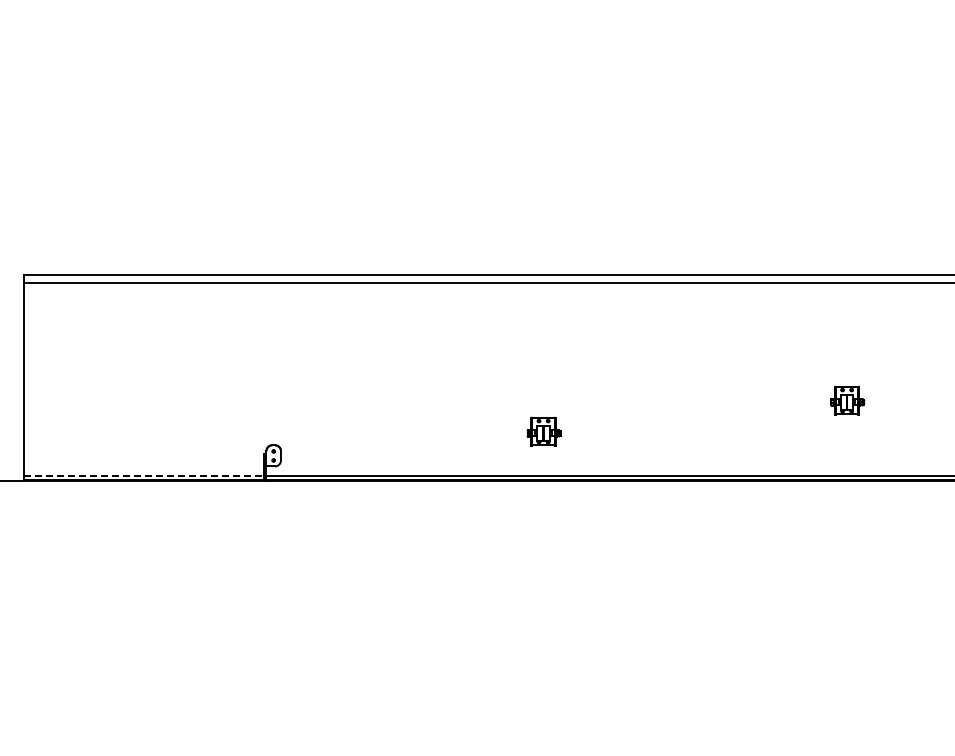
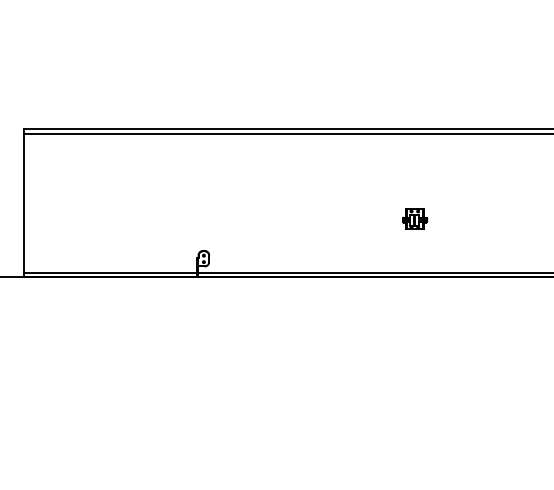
part: (543, 431) -> (414, 218), moved
line: (144, 475) -> (110, 272), dashed -> solid

